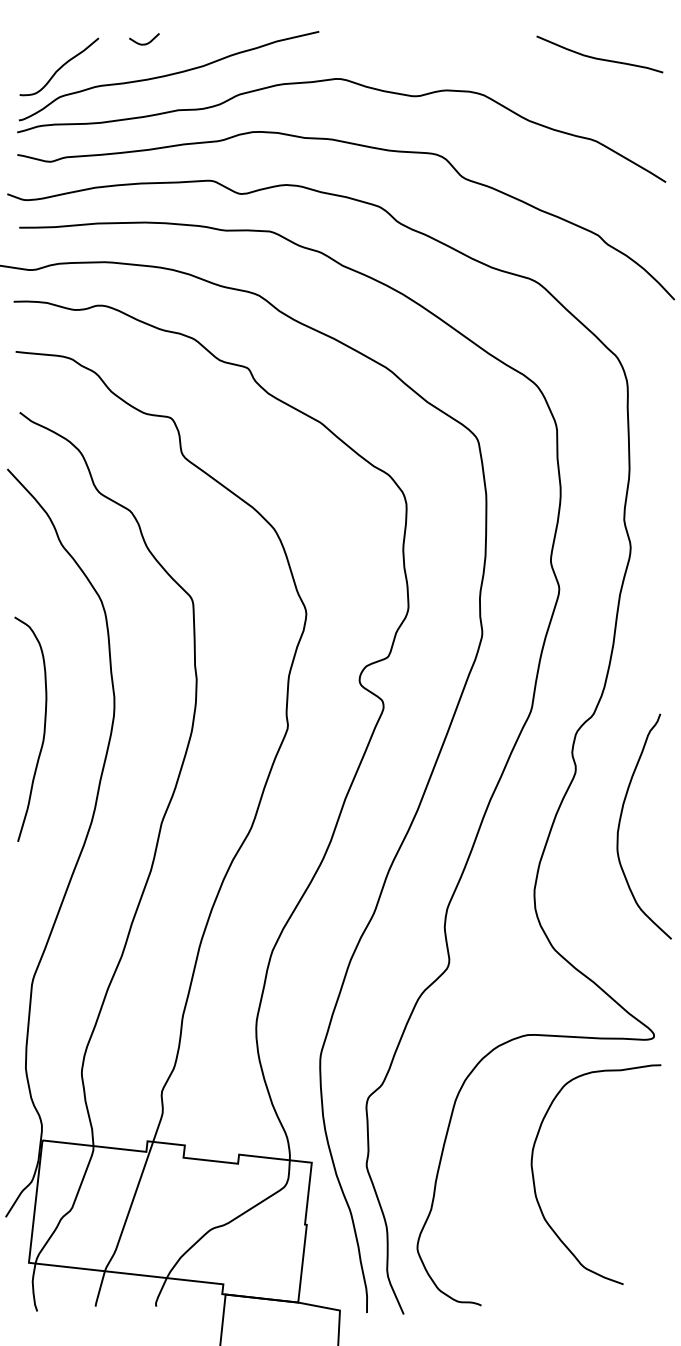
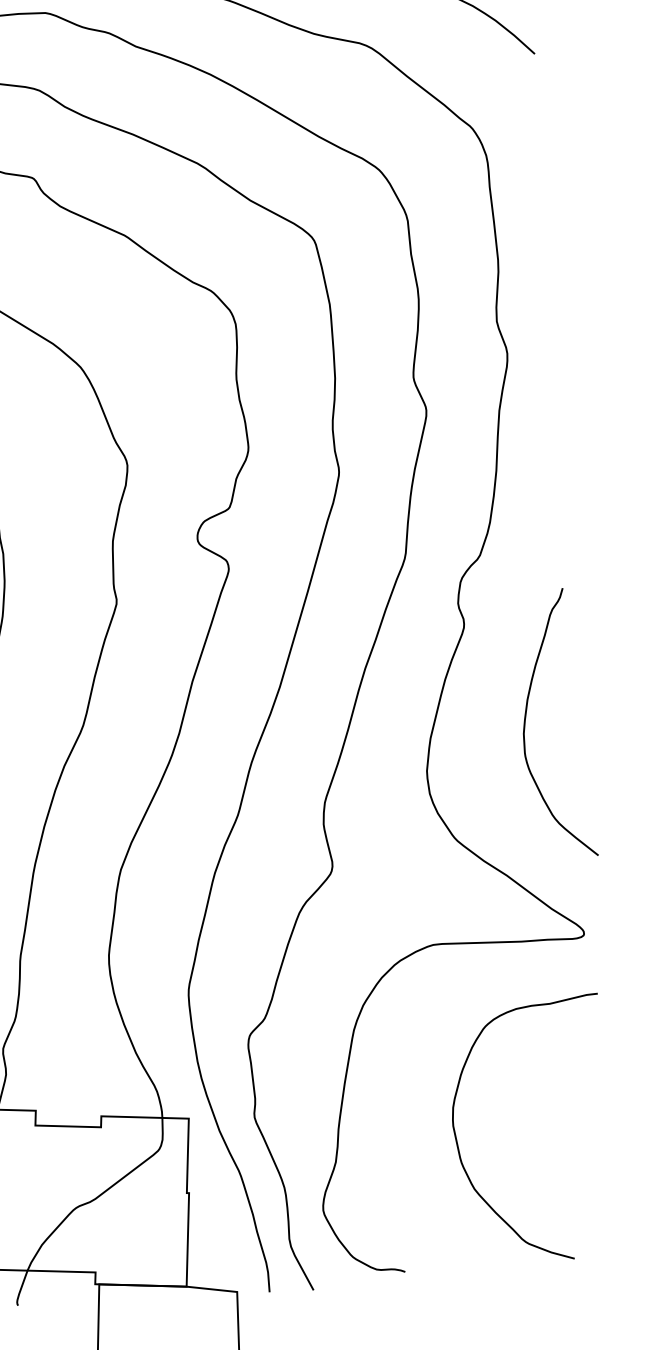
curve: (620, 824) -> (526, 723), moved
curve: (535, 1185) -> (459, 1149), moved

